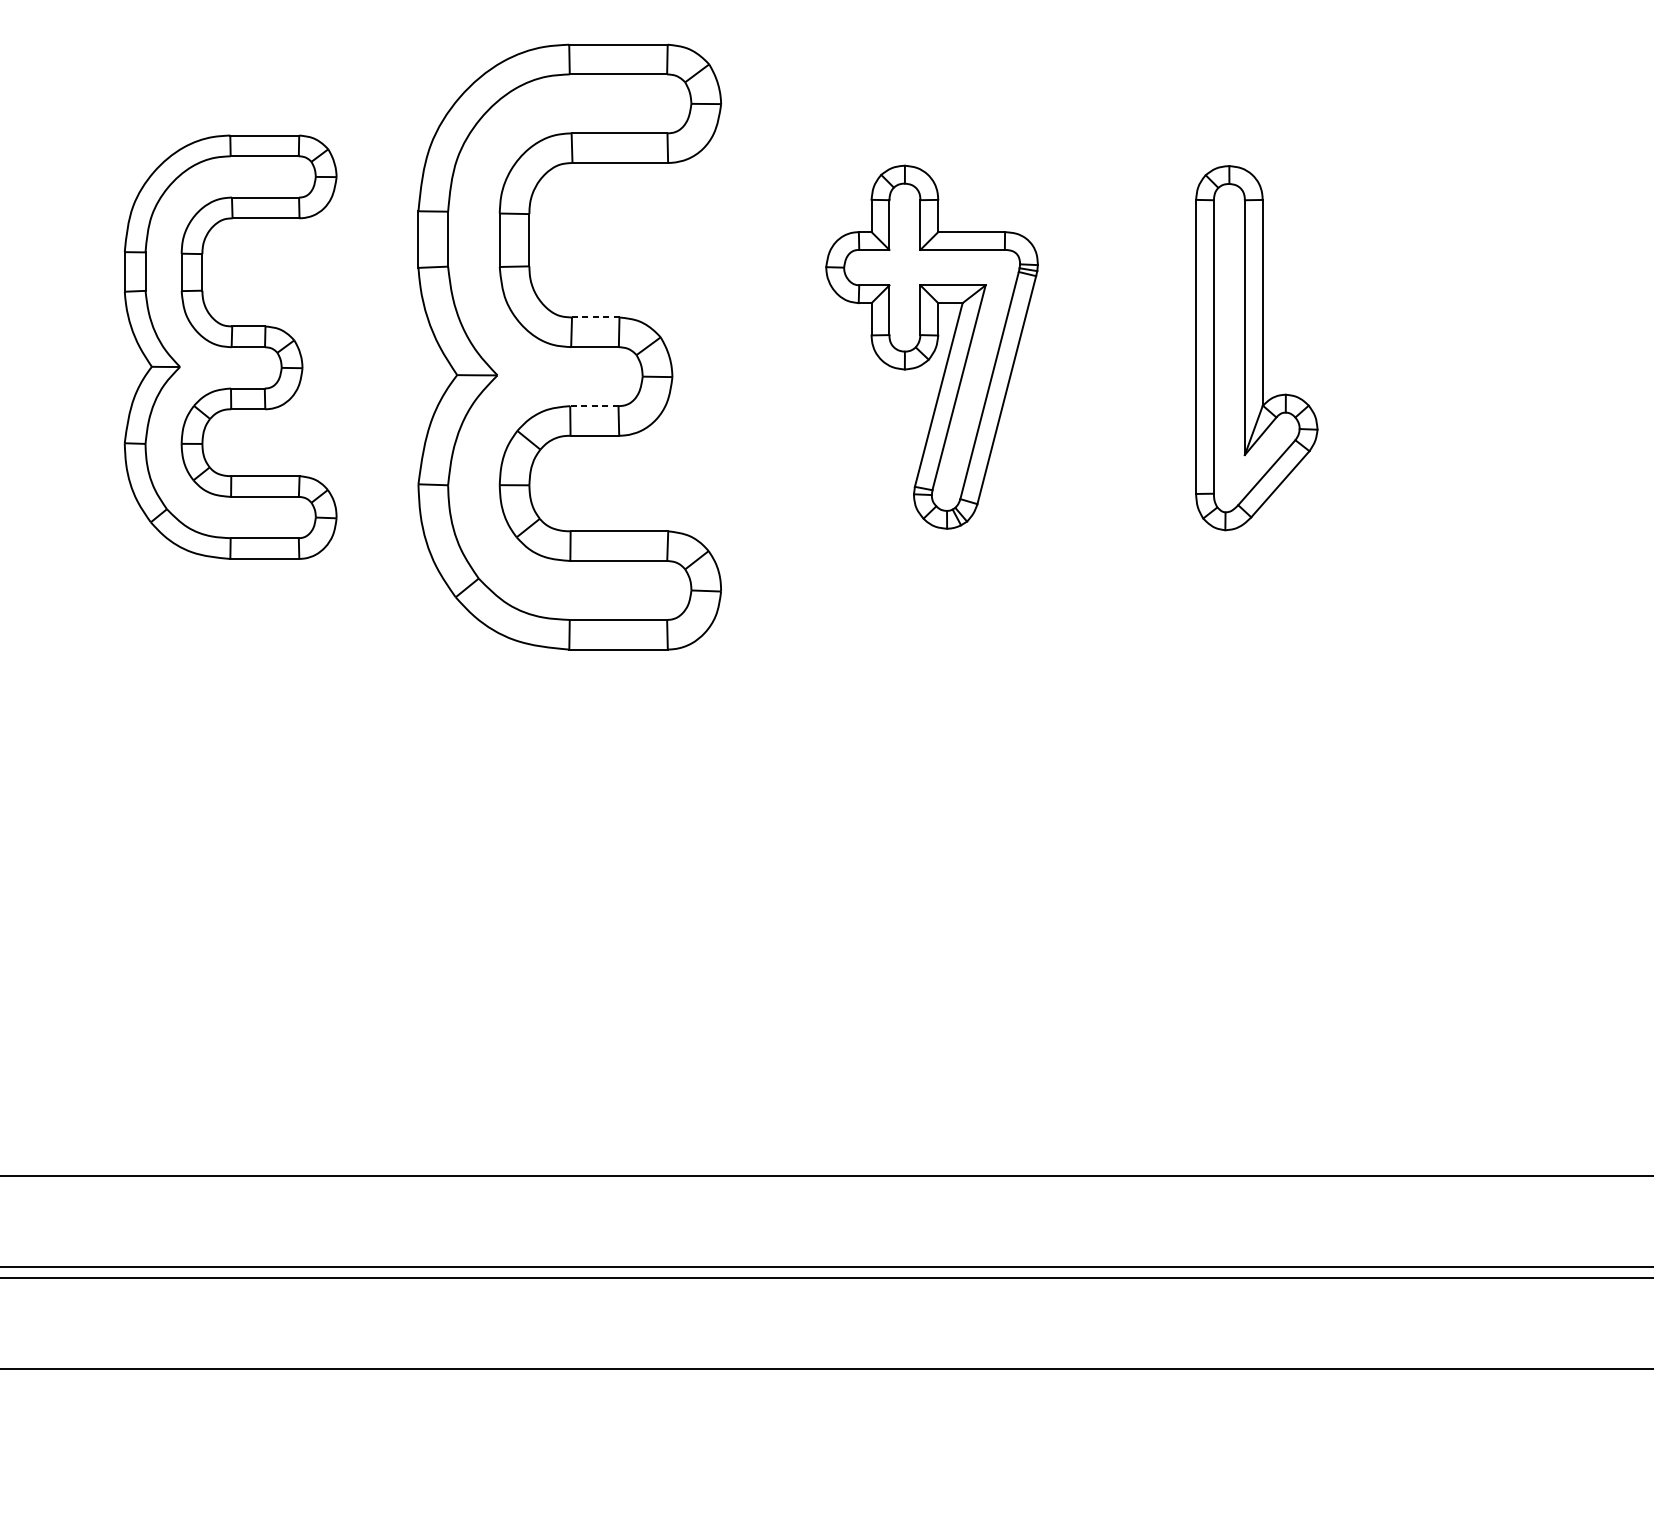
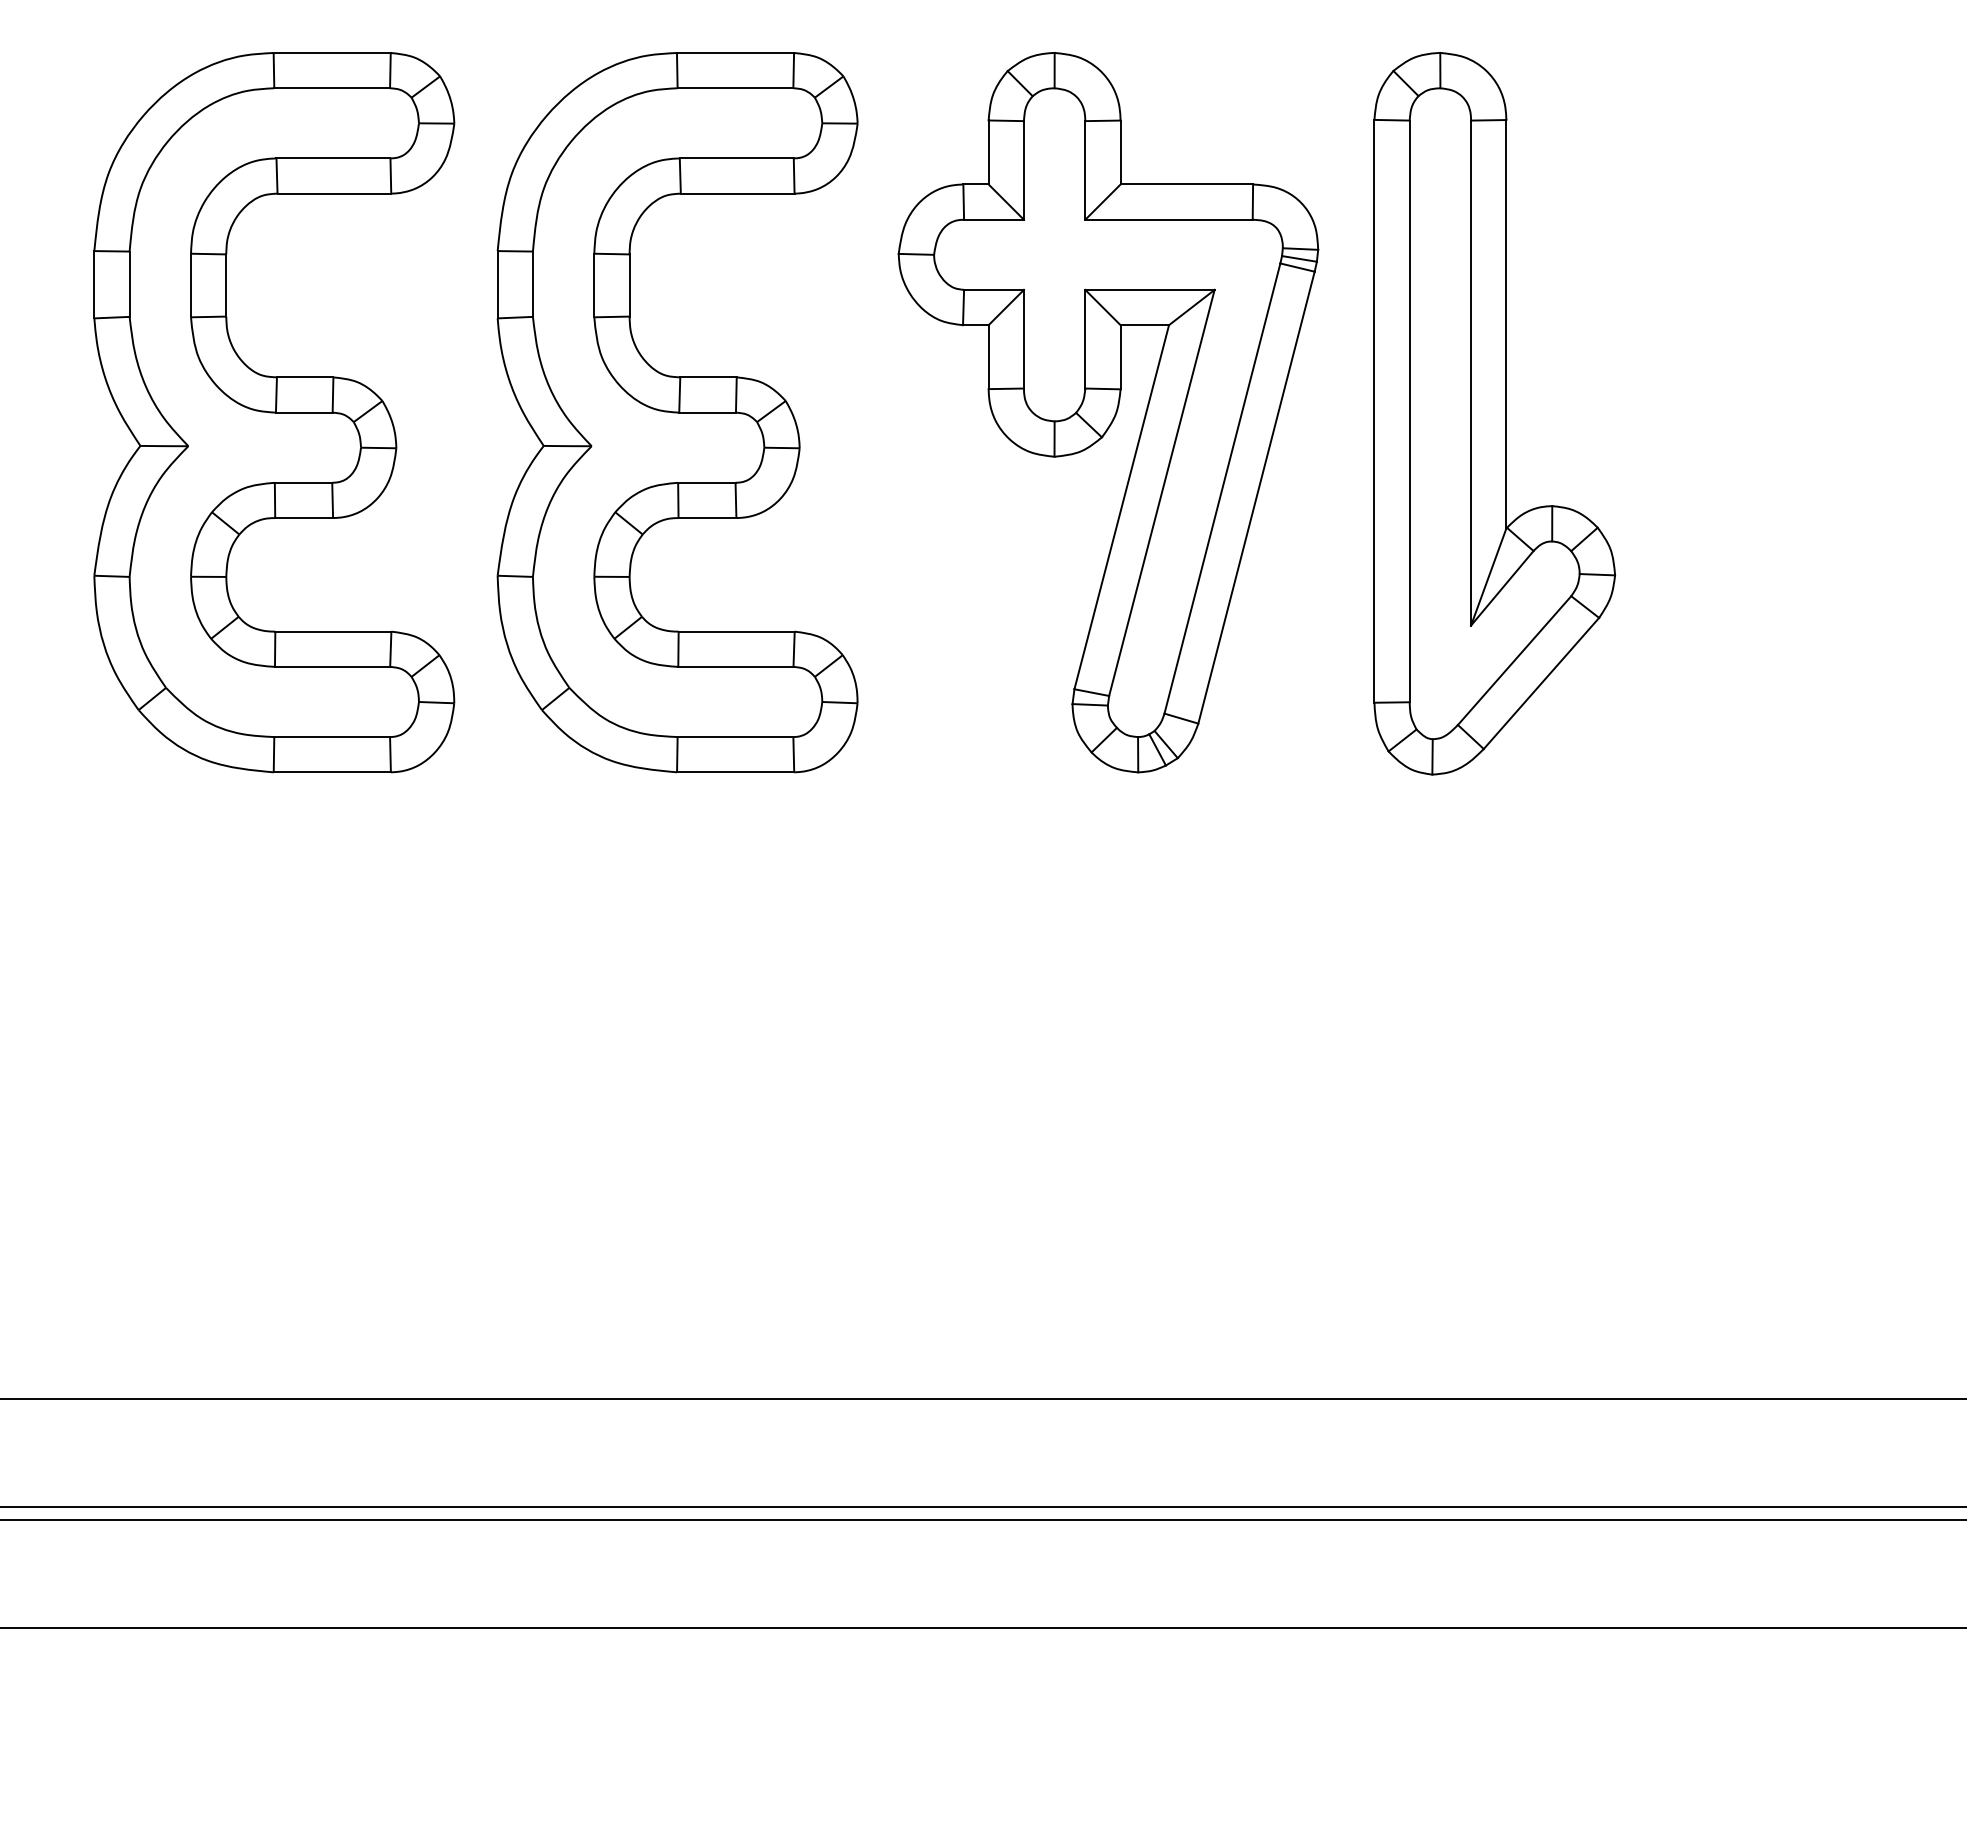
line: (596, 317) -> (709, 377), dashed -> solid
part: (230, 347) -> (274, 412), size x1.43
part: (932, 347) -> (1108, 412), size x1.67
part: (1256, 347) -> (1494, 413), size x1.67
line: (594, 405) -> (706, 482), dashed -> solid

